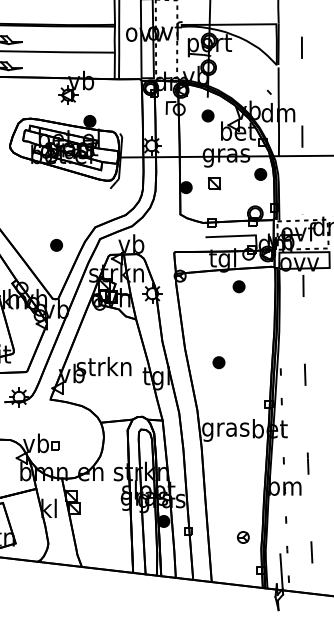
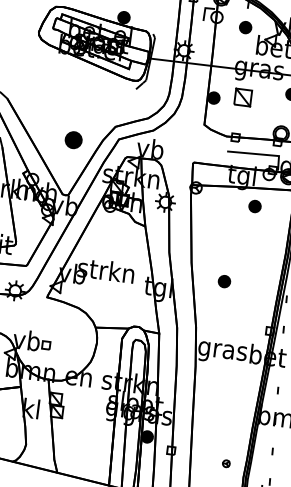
part: (214, 183) -> (243, 97), size x1.4
part: (56, 245) -> (73, 140), size x1.4
part: (242, 537) -> (225, 463), size x0.6

